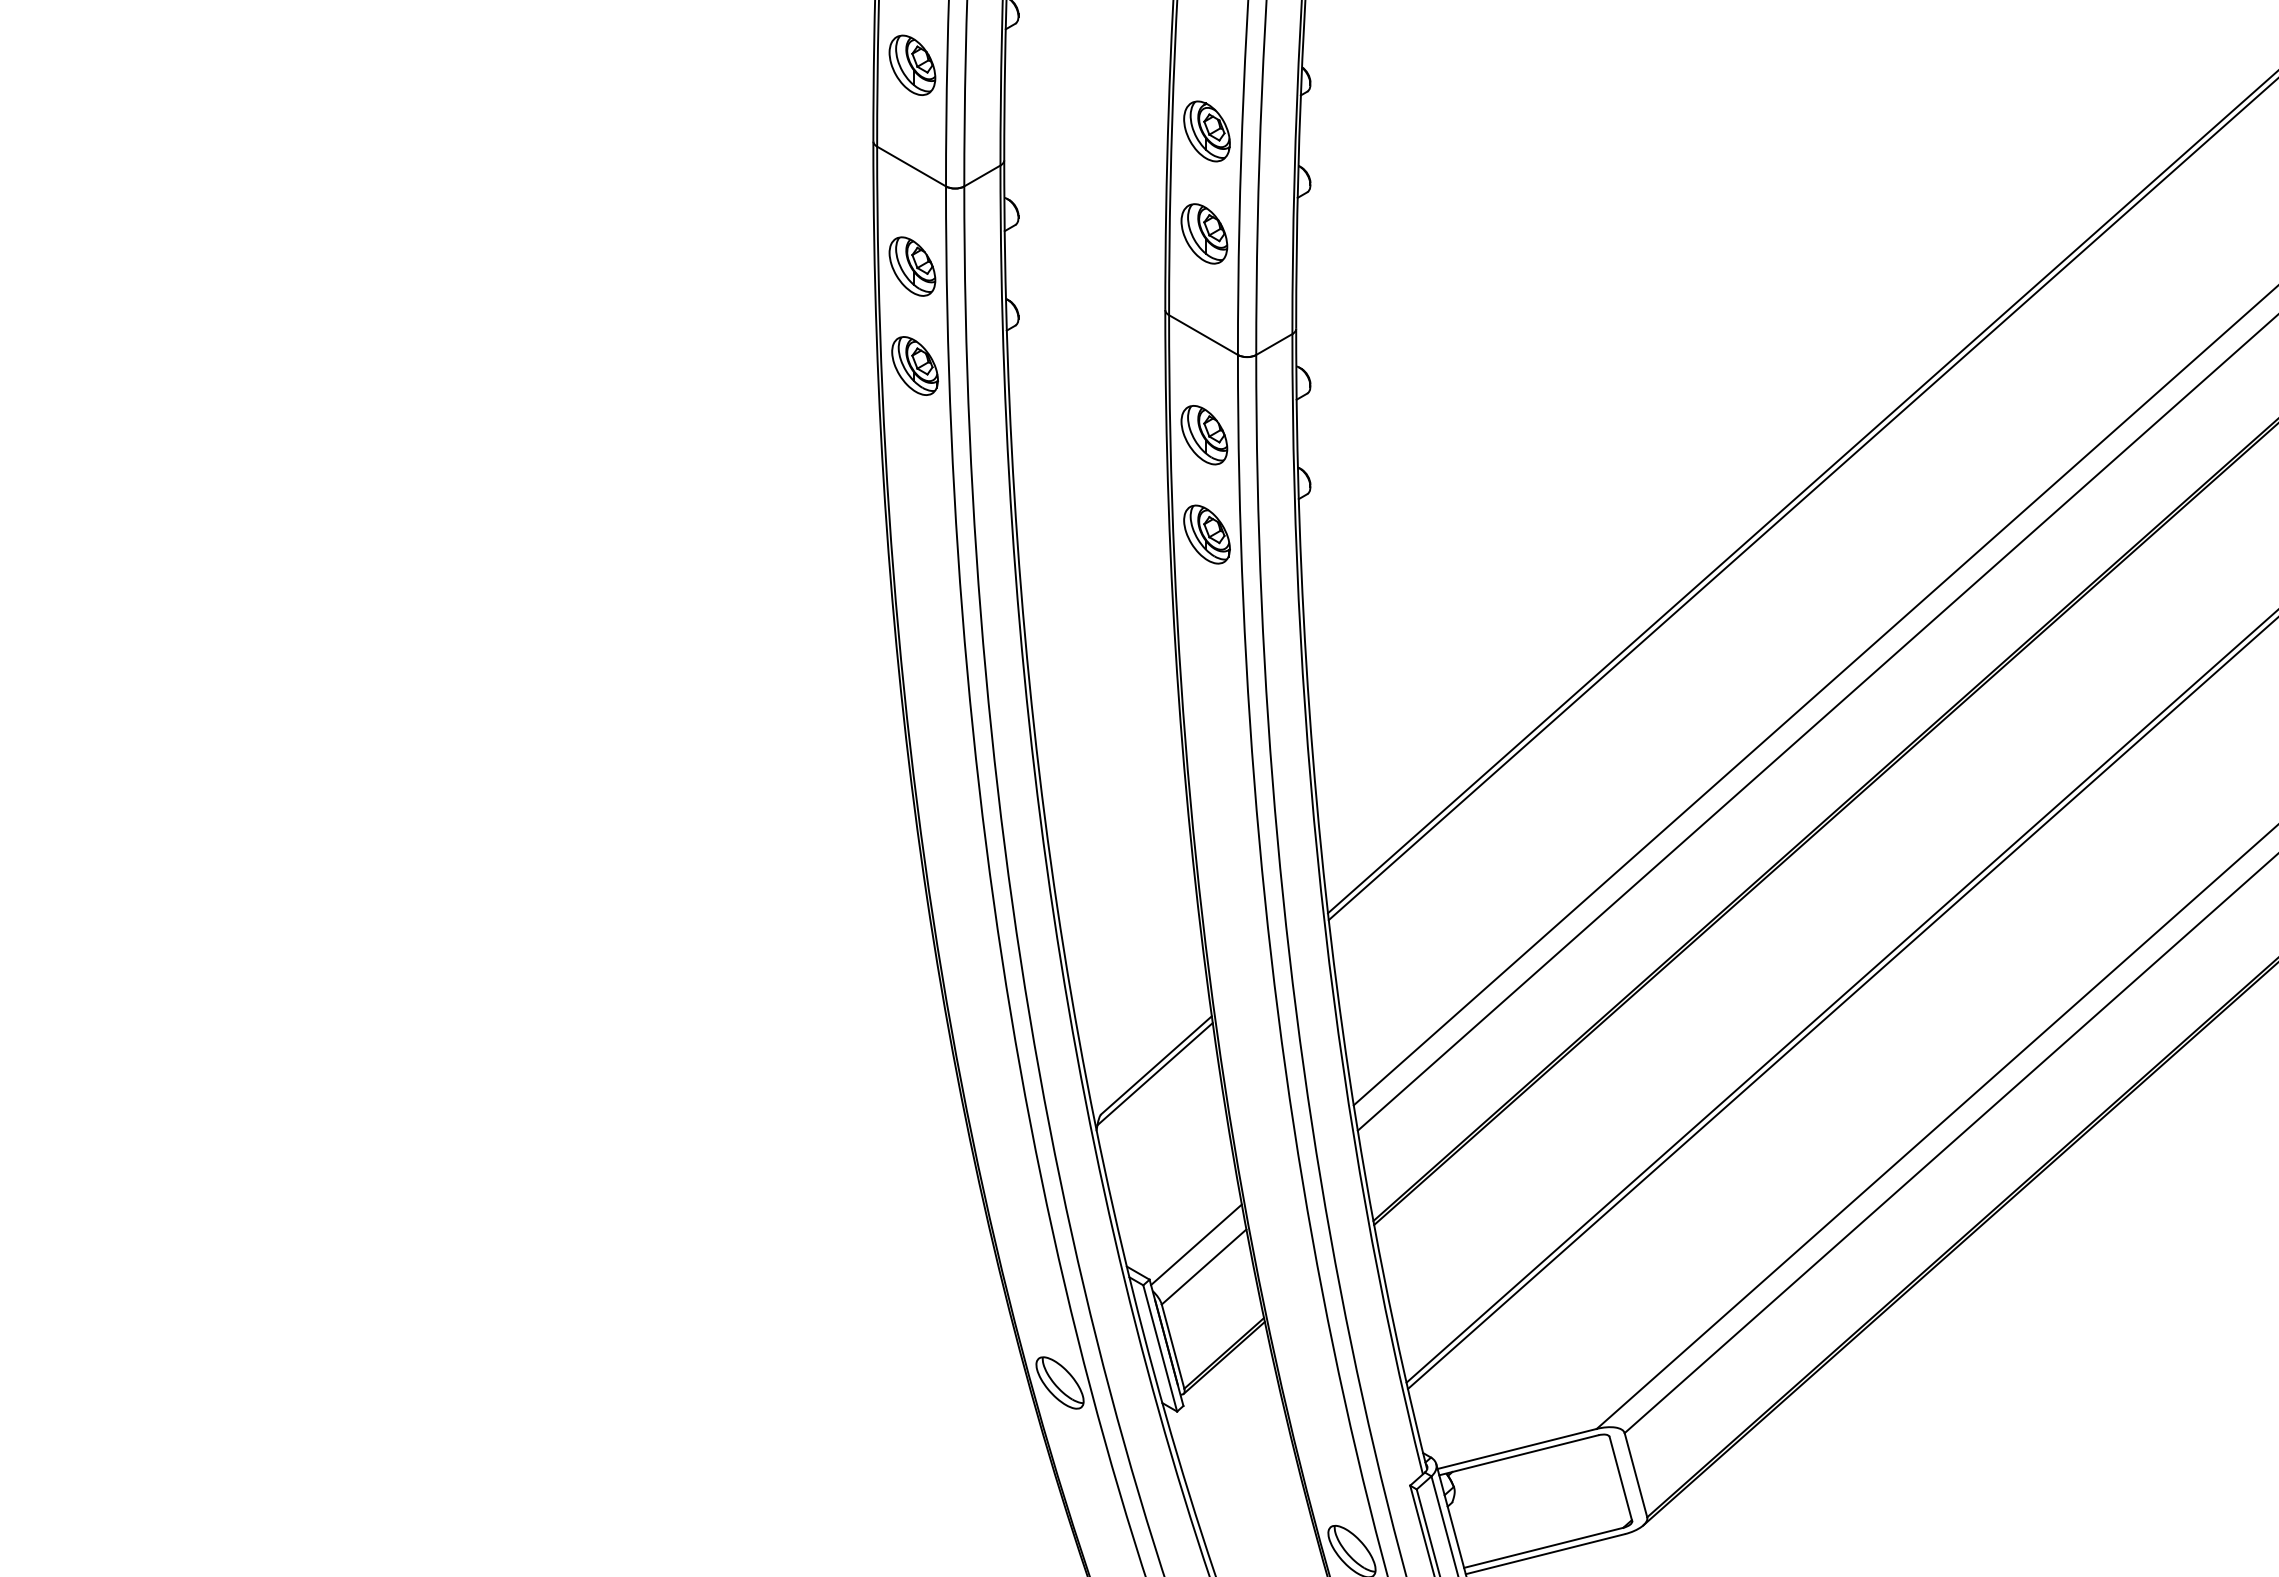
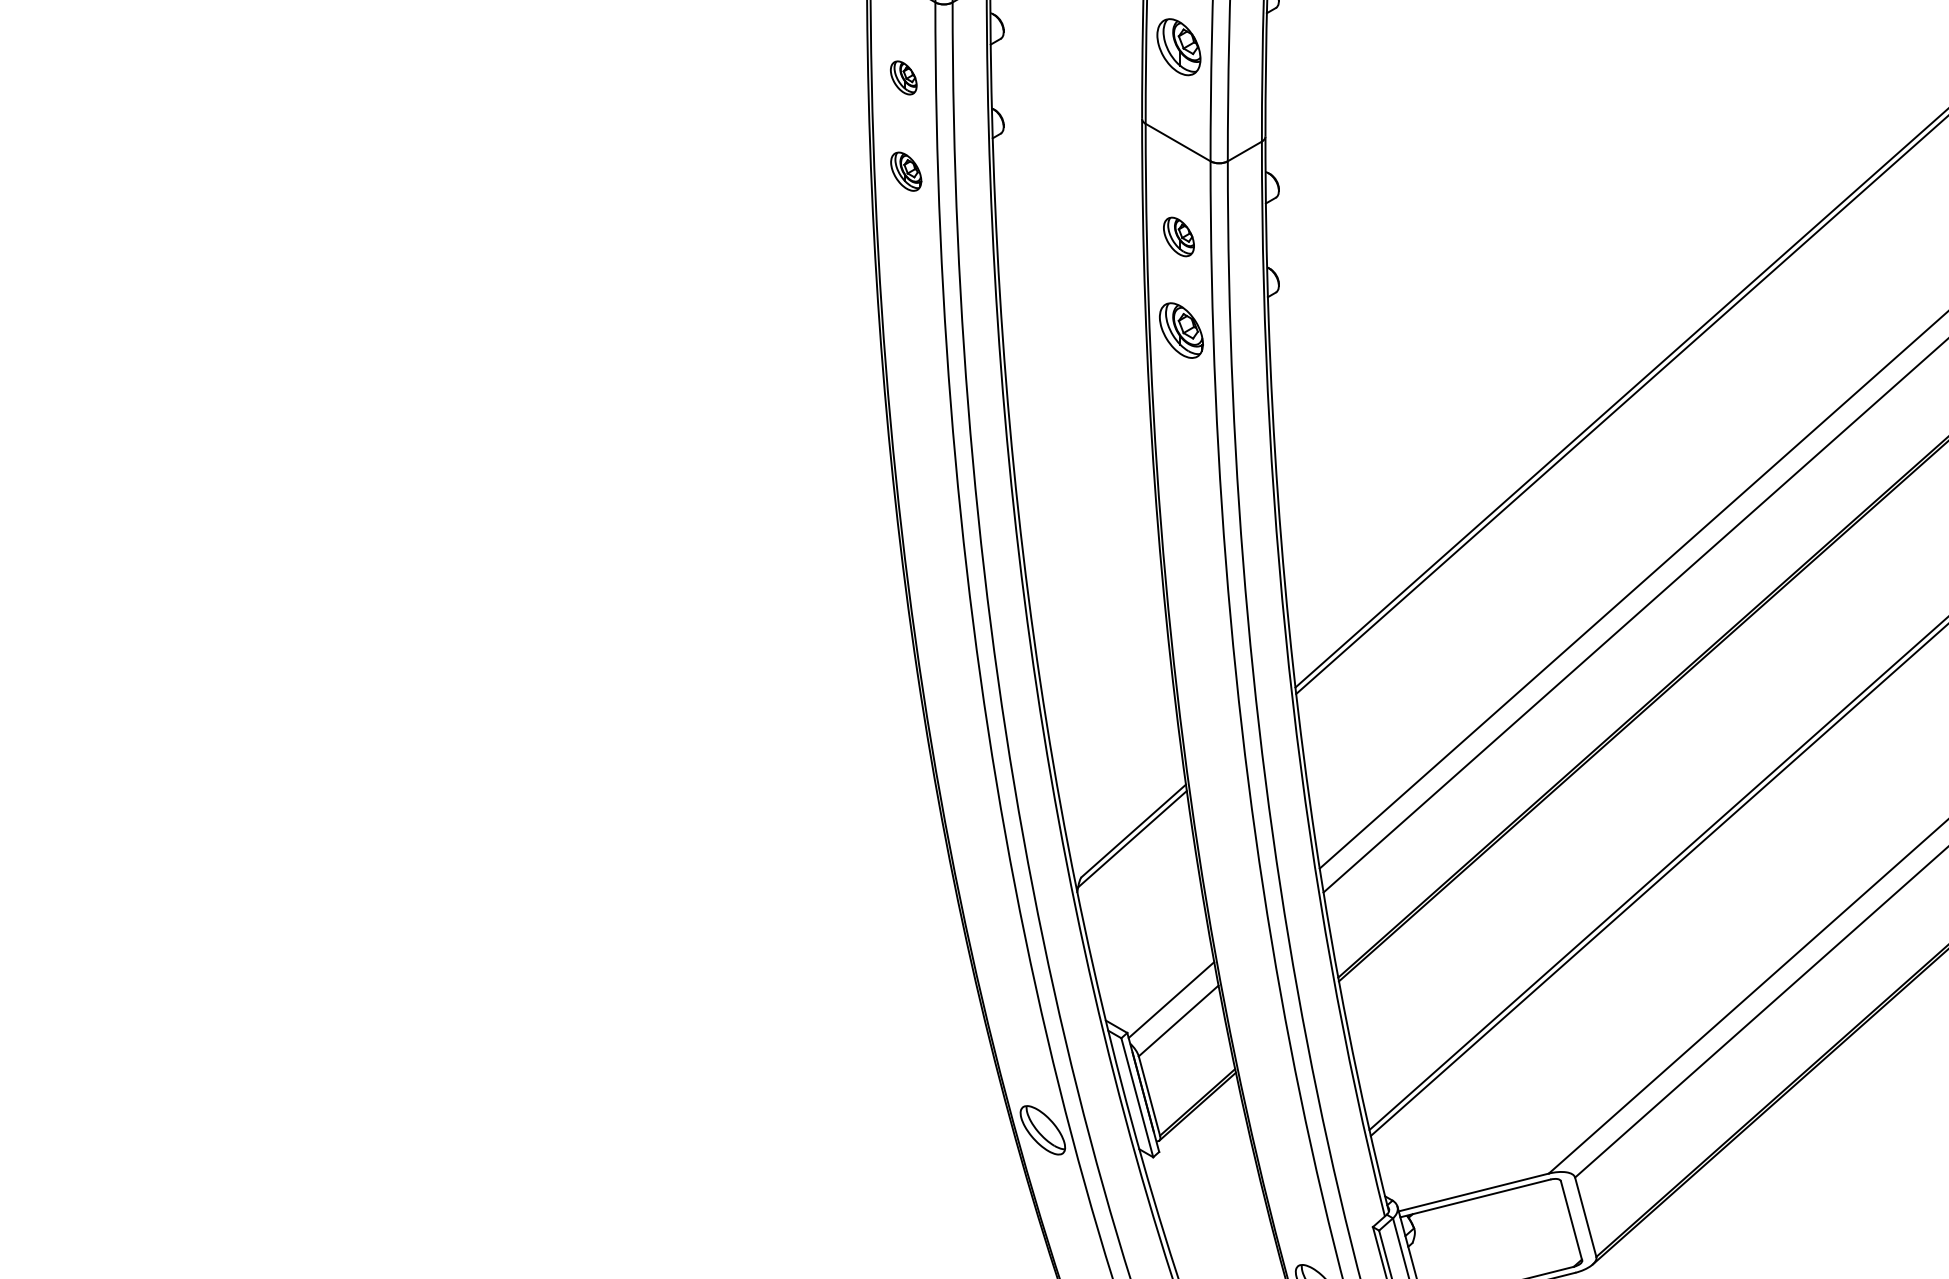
part: (912, 266) -> (903, 77), size x0.6
part: (914, 365) -> (905, 171), size x0.7
part: (1204, 435) -> (1179, 237), size x0.7

